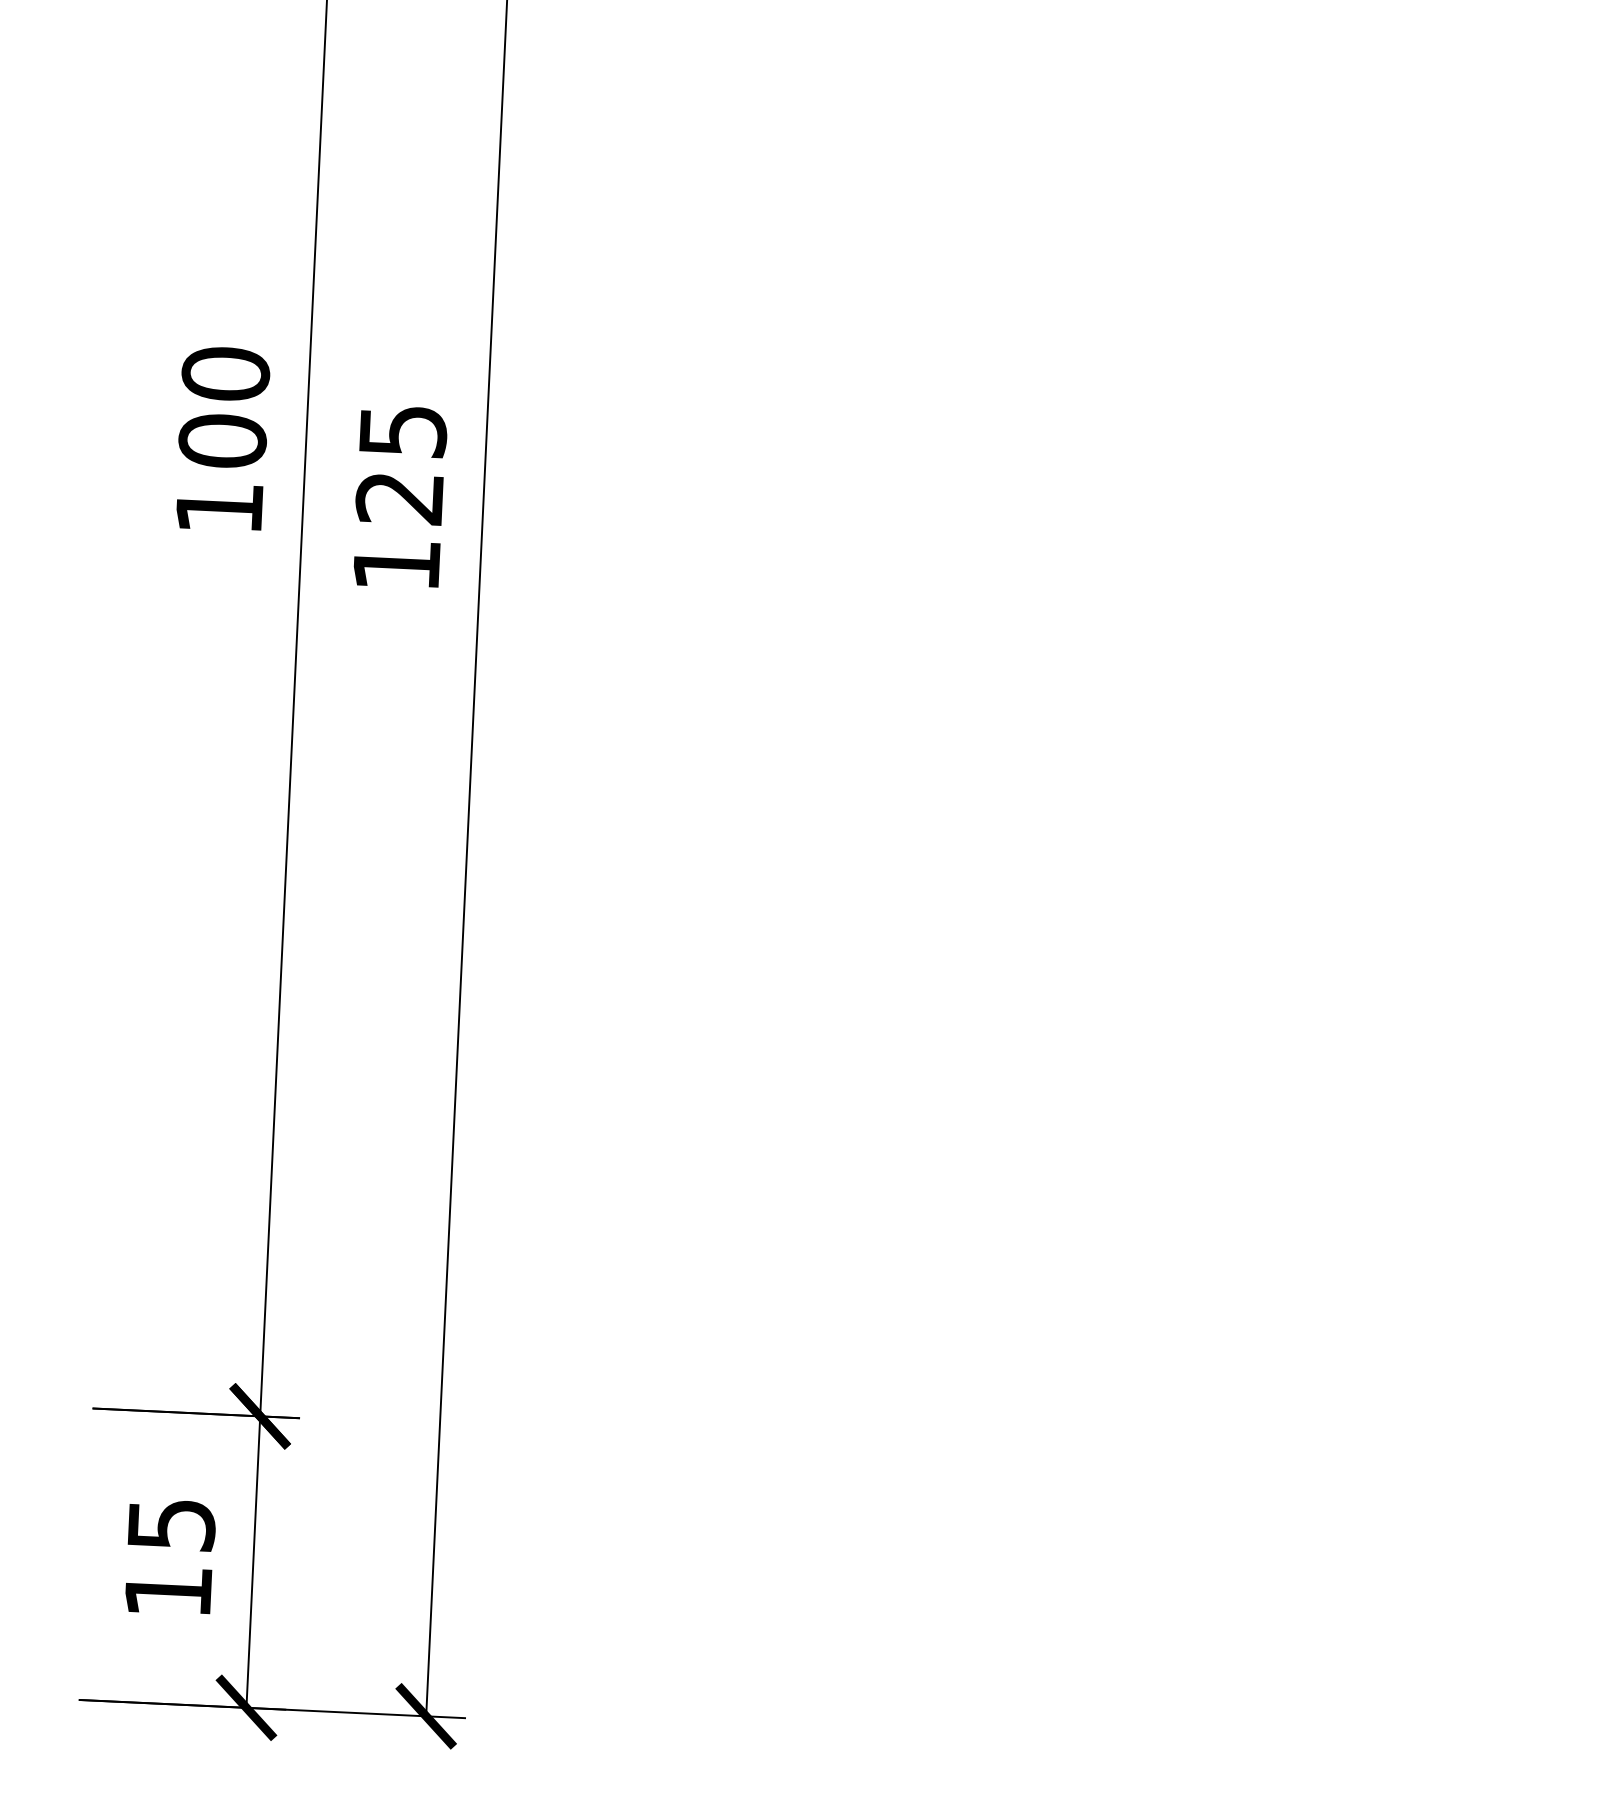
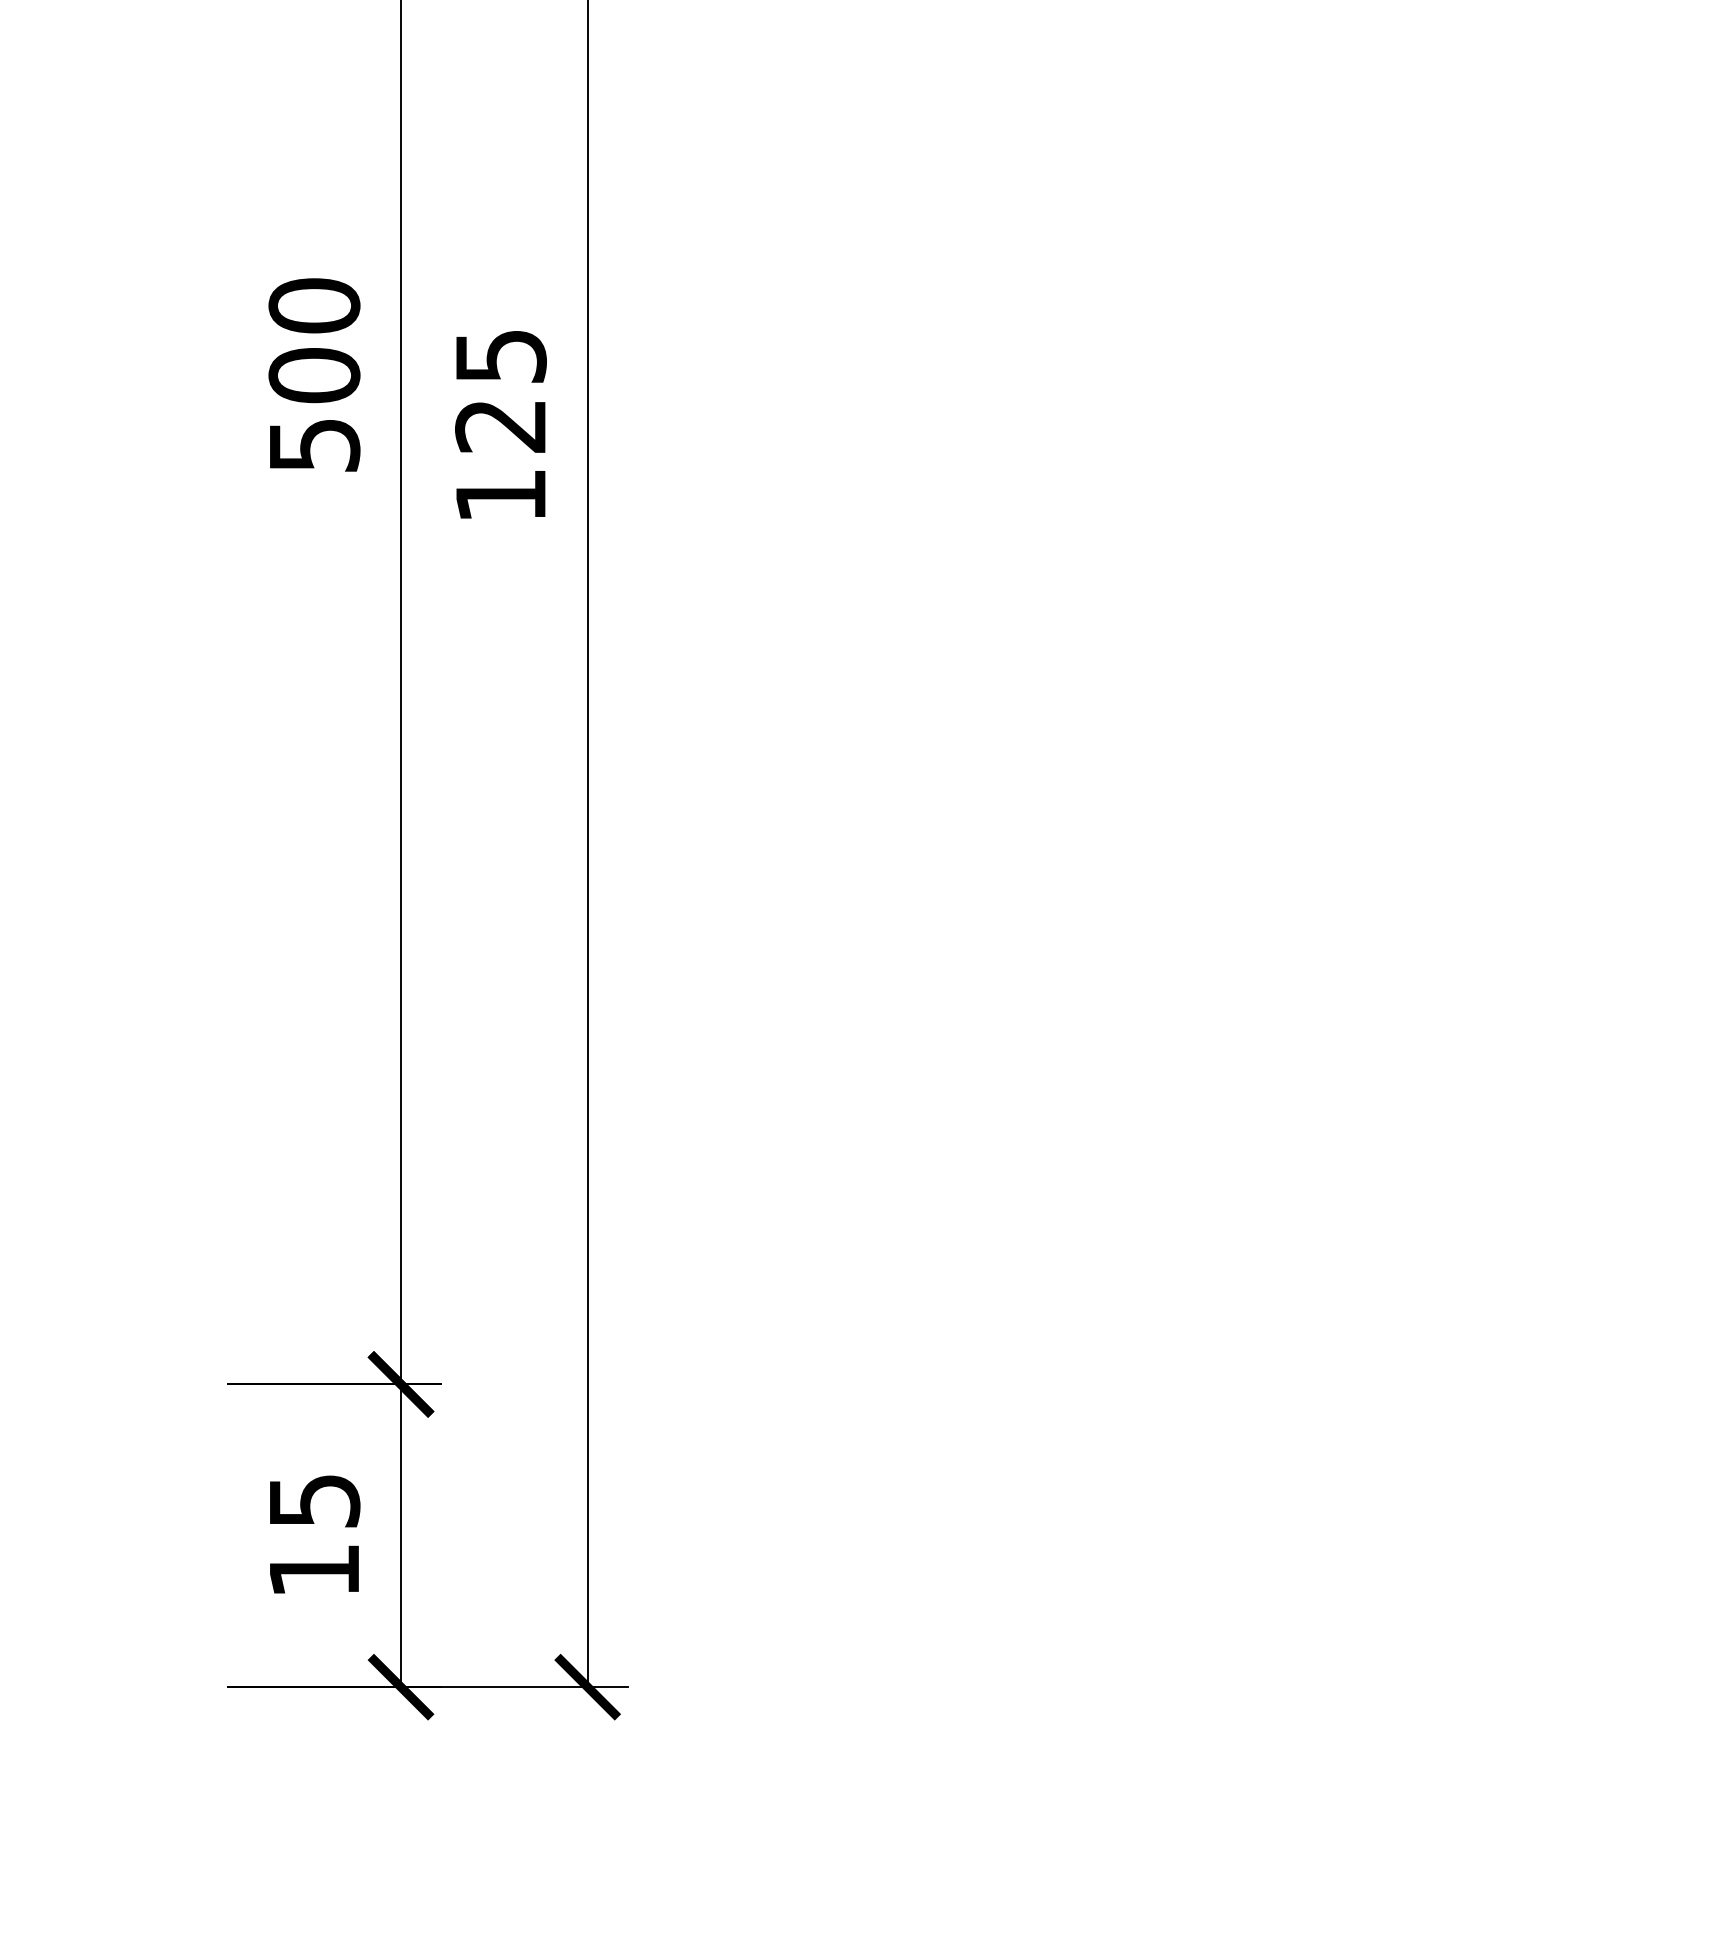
text: (220, 508) -> (315, 445), 100 -> 500

